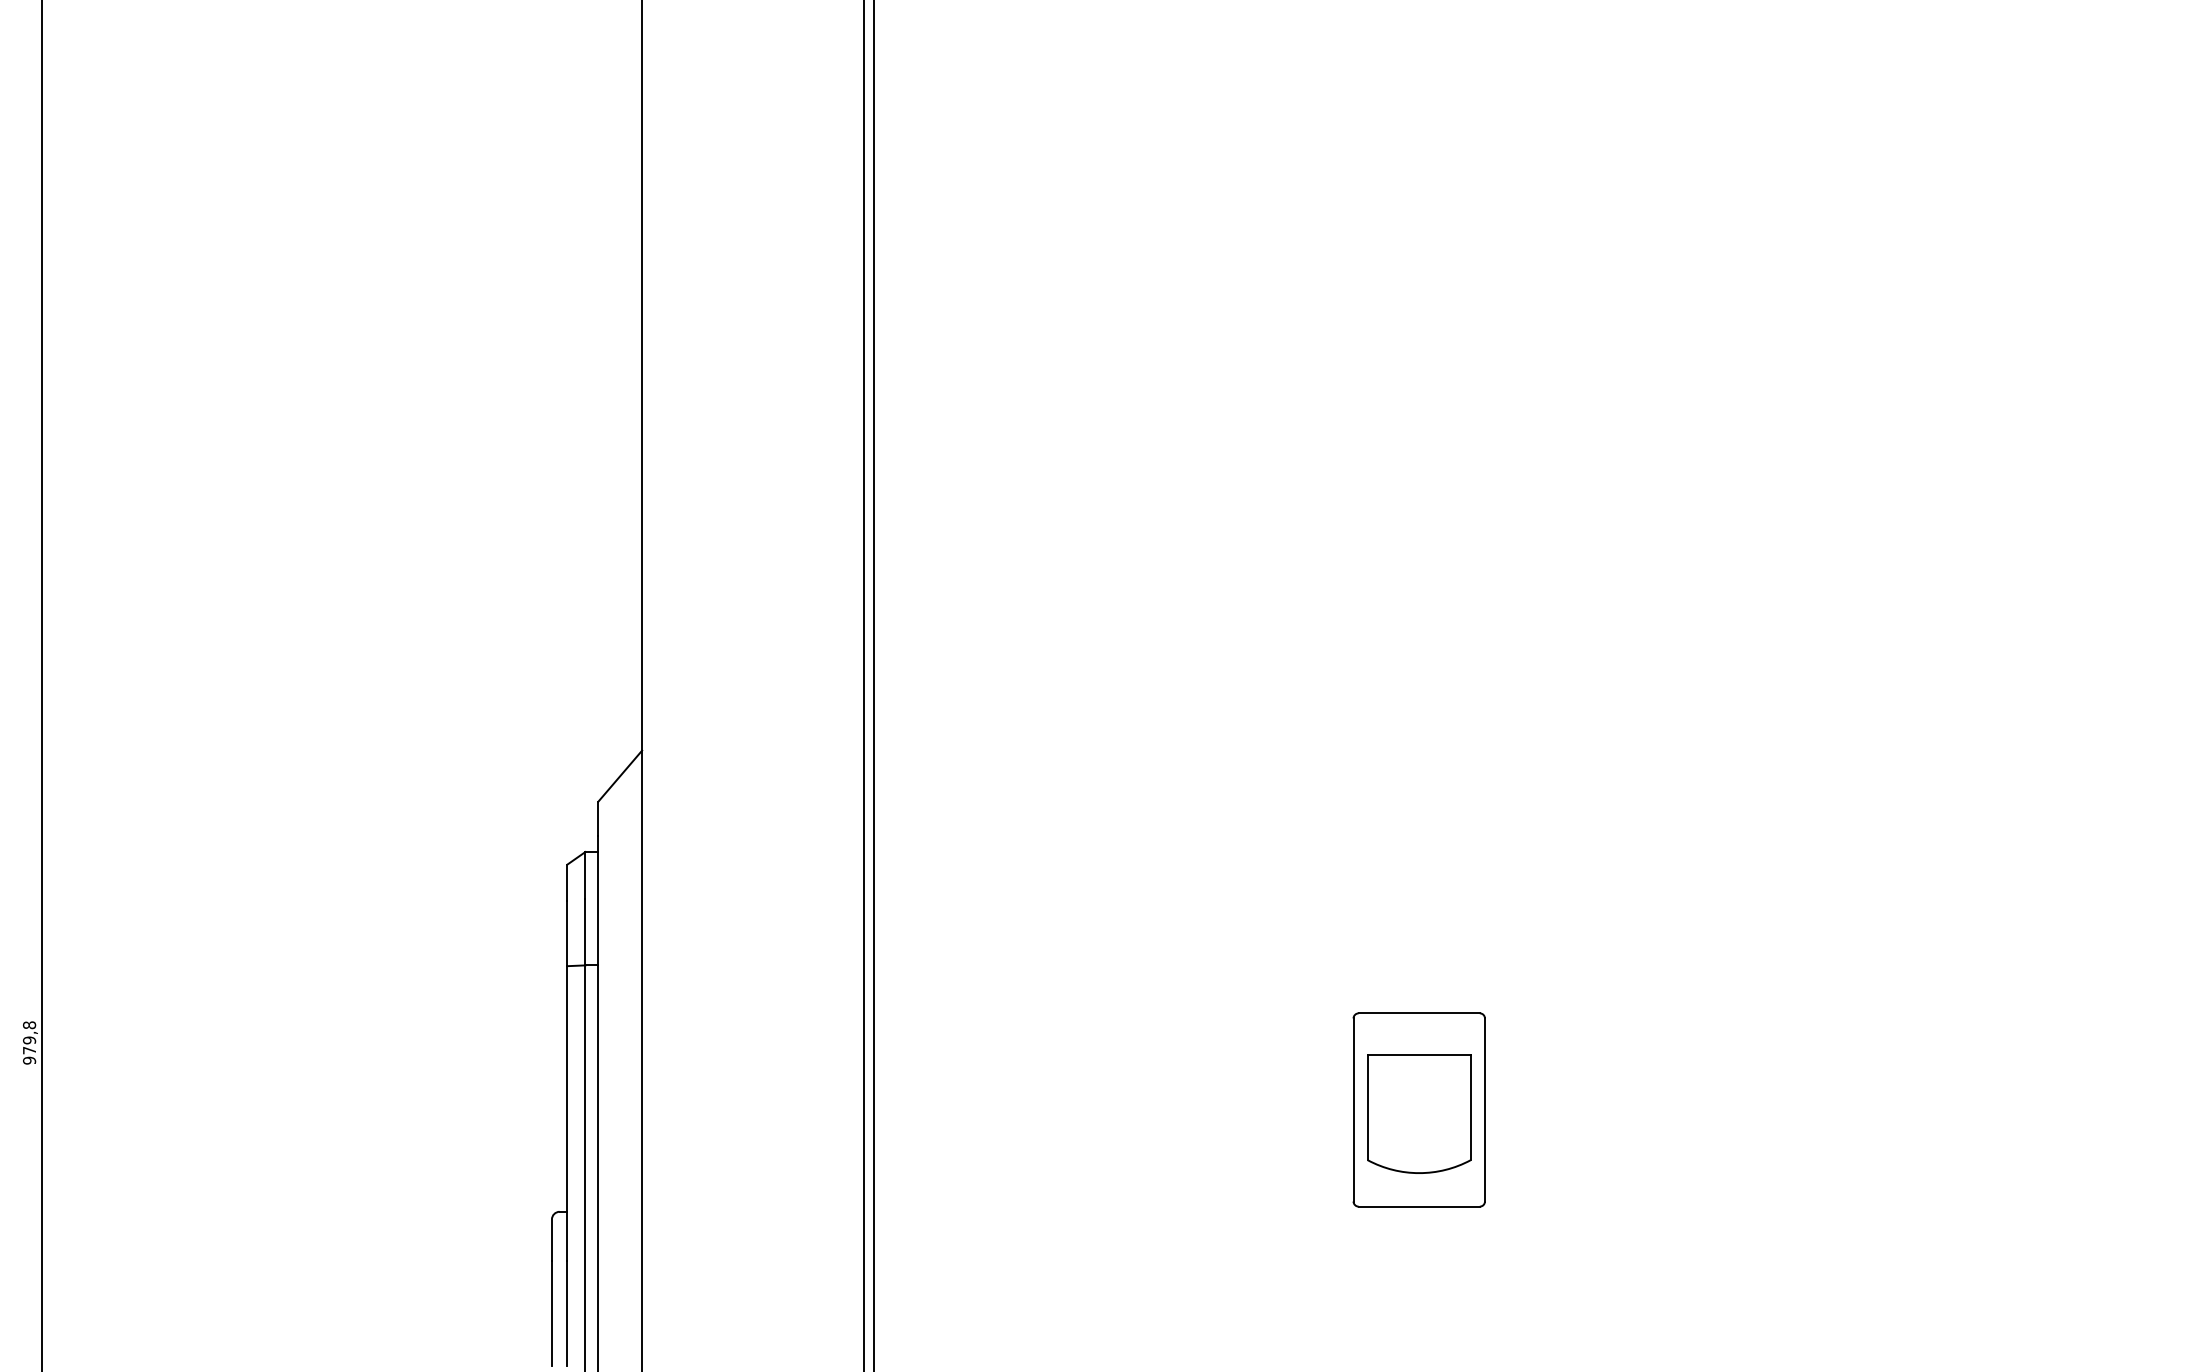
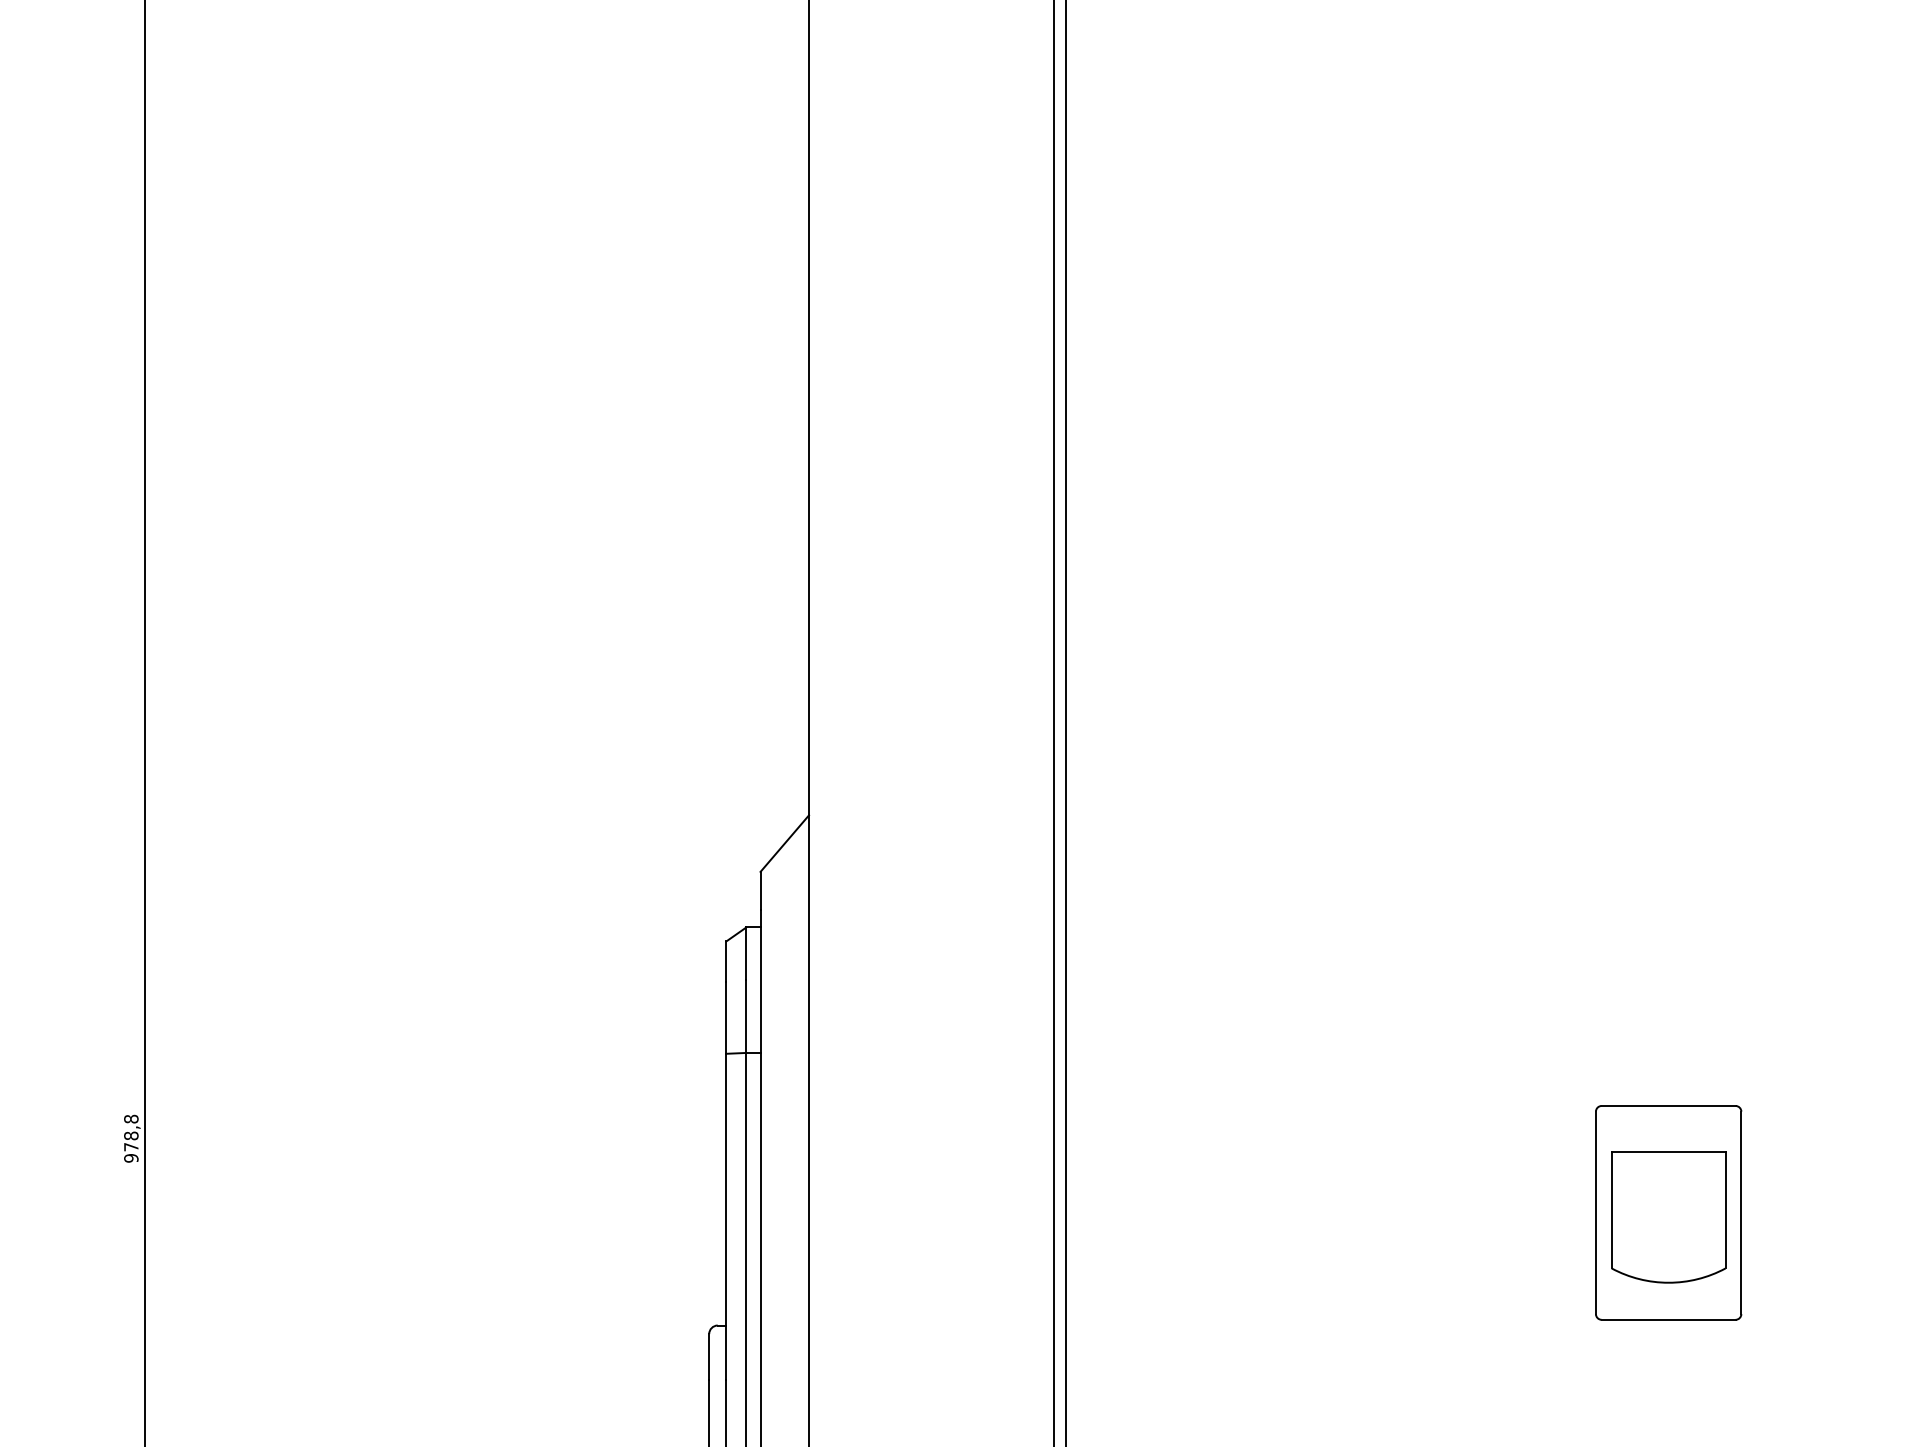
text: (29, 1040) -> (131, 1136), 979,8 -> 978,8

